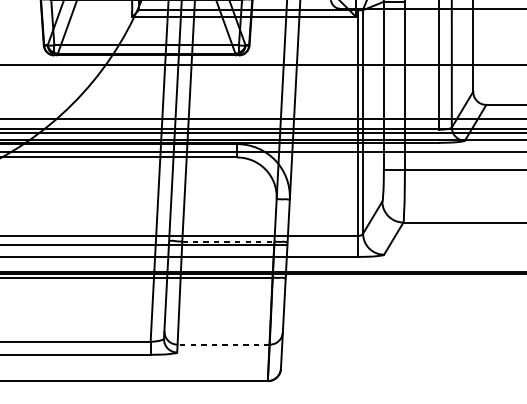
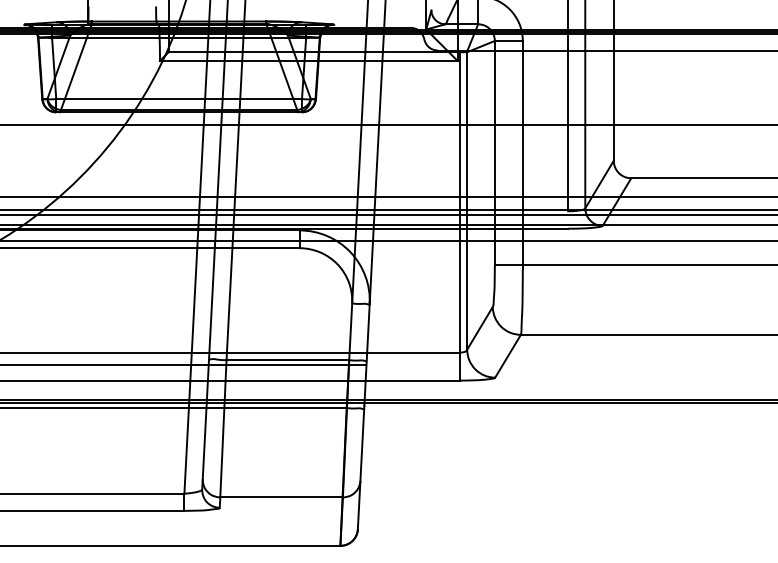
line: (228, 241) -> (288, 360), dashed -> solid
line: (223, 344) -> (281, 497), dashed -> solid

